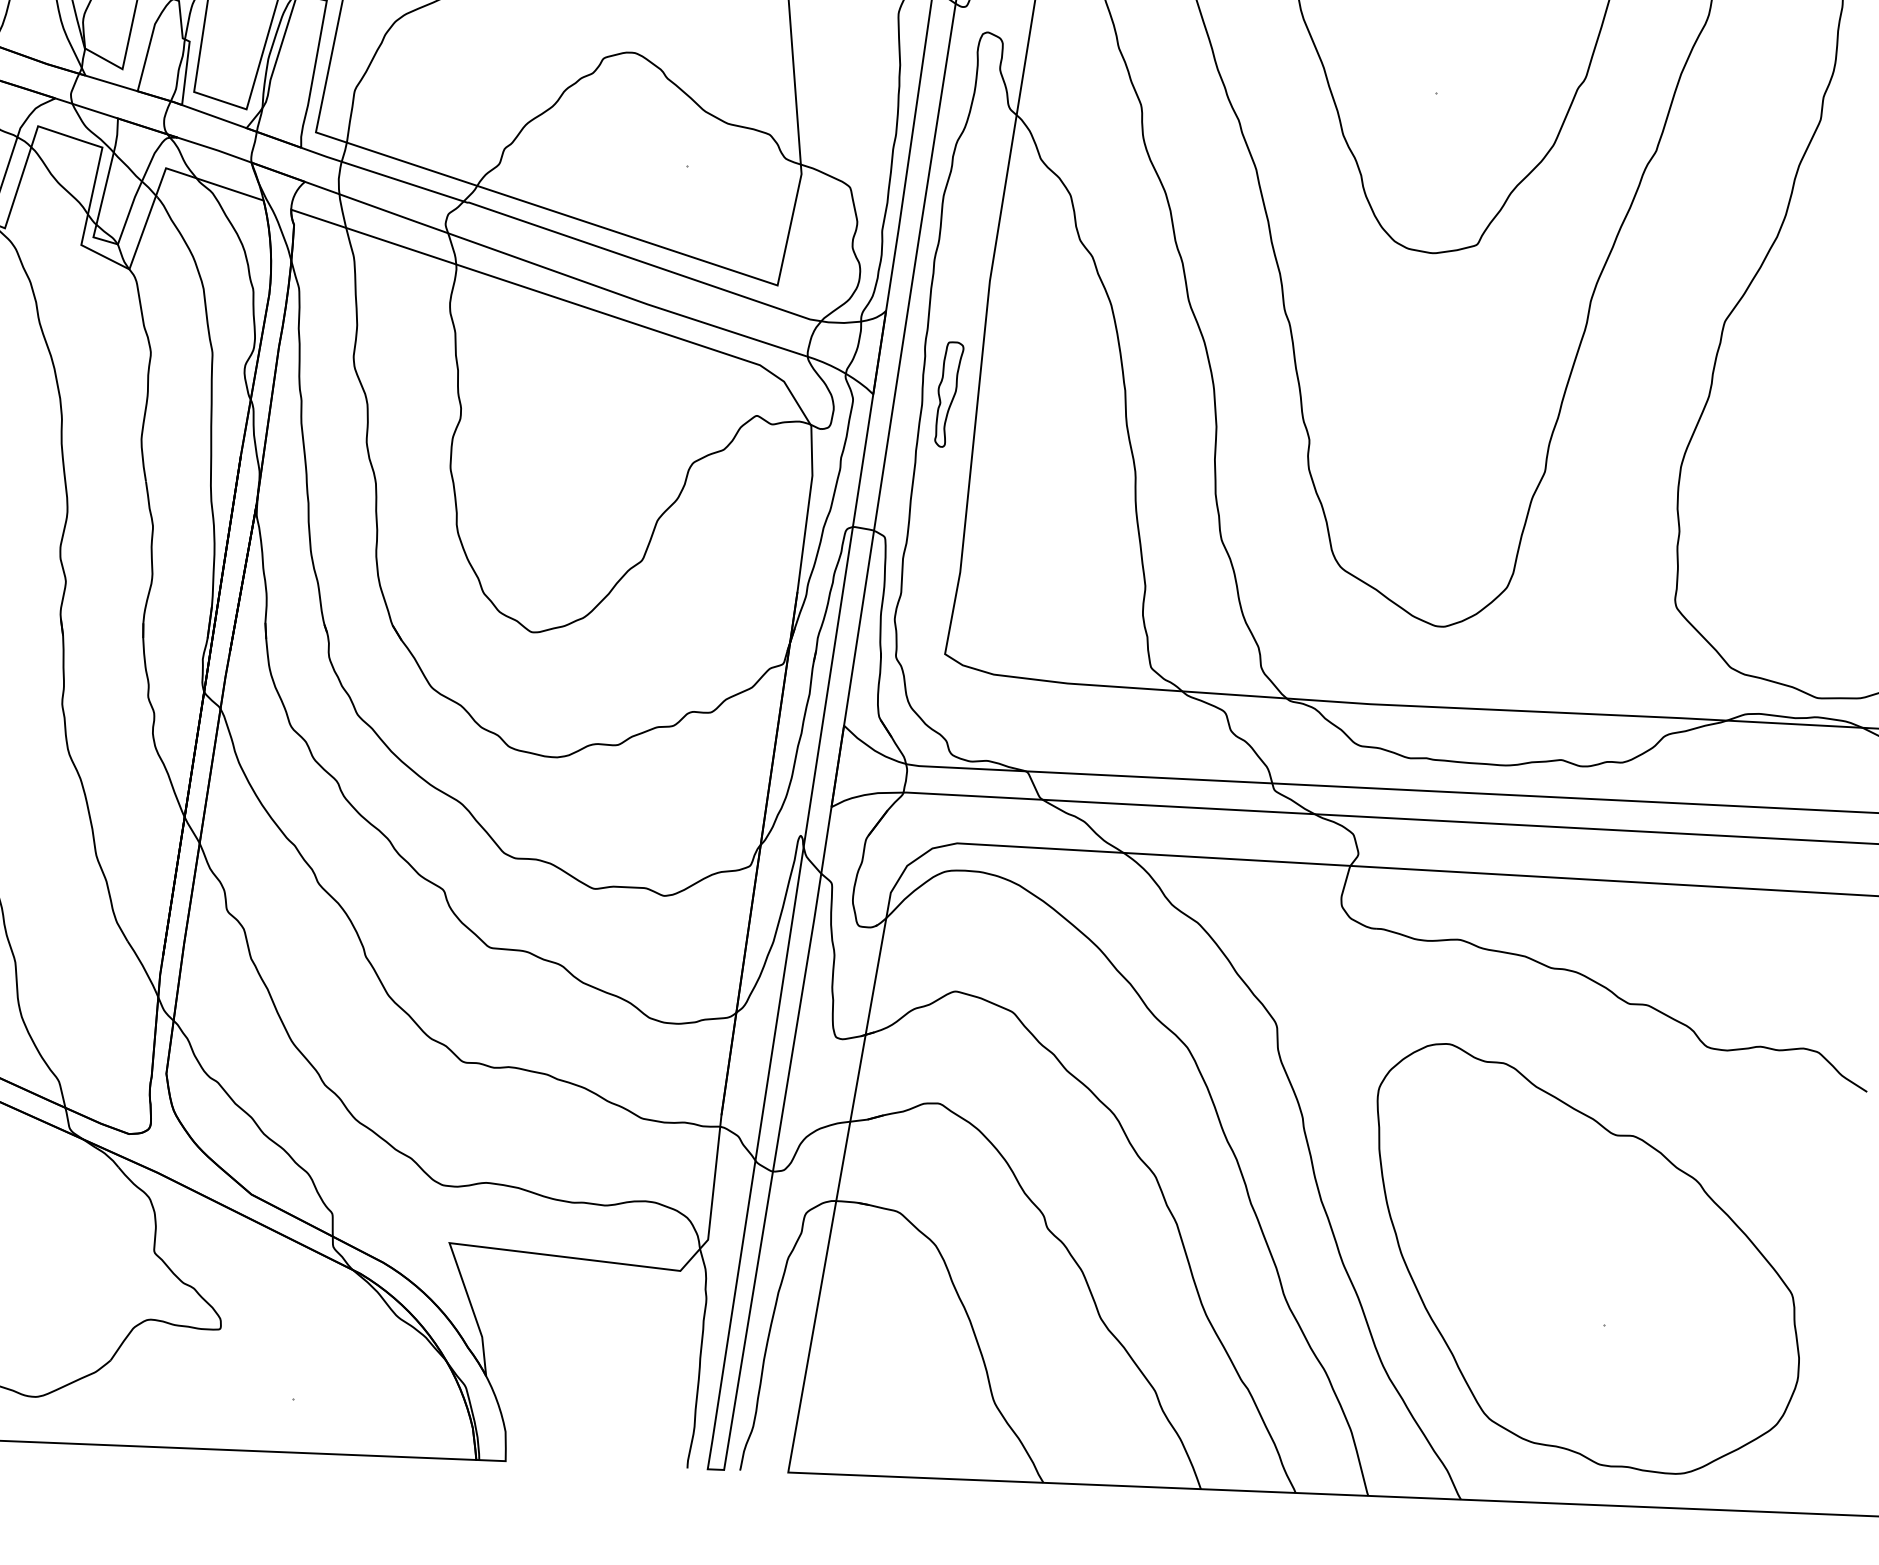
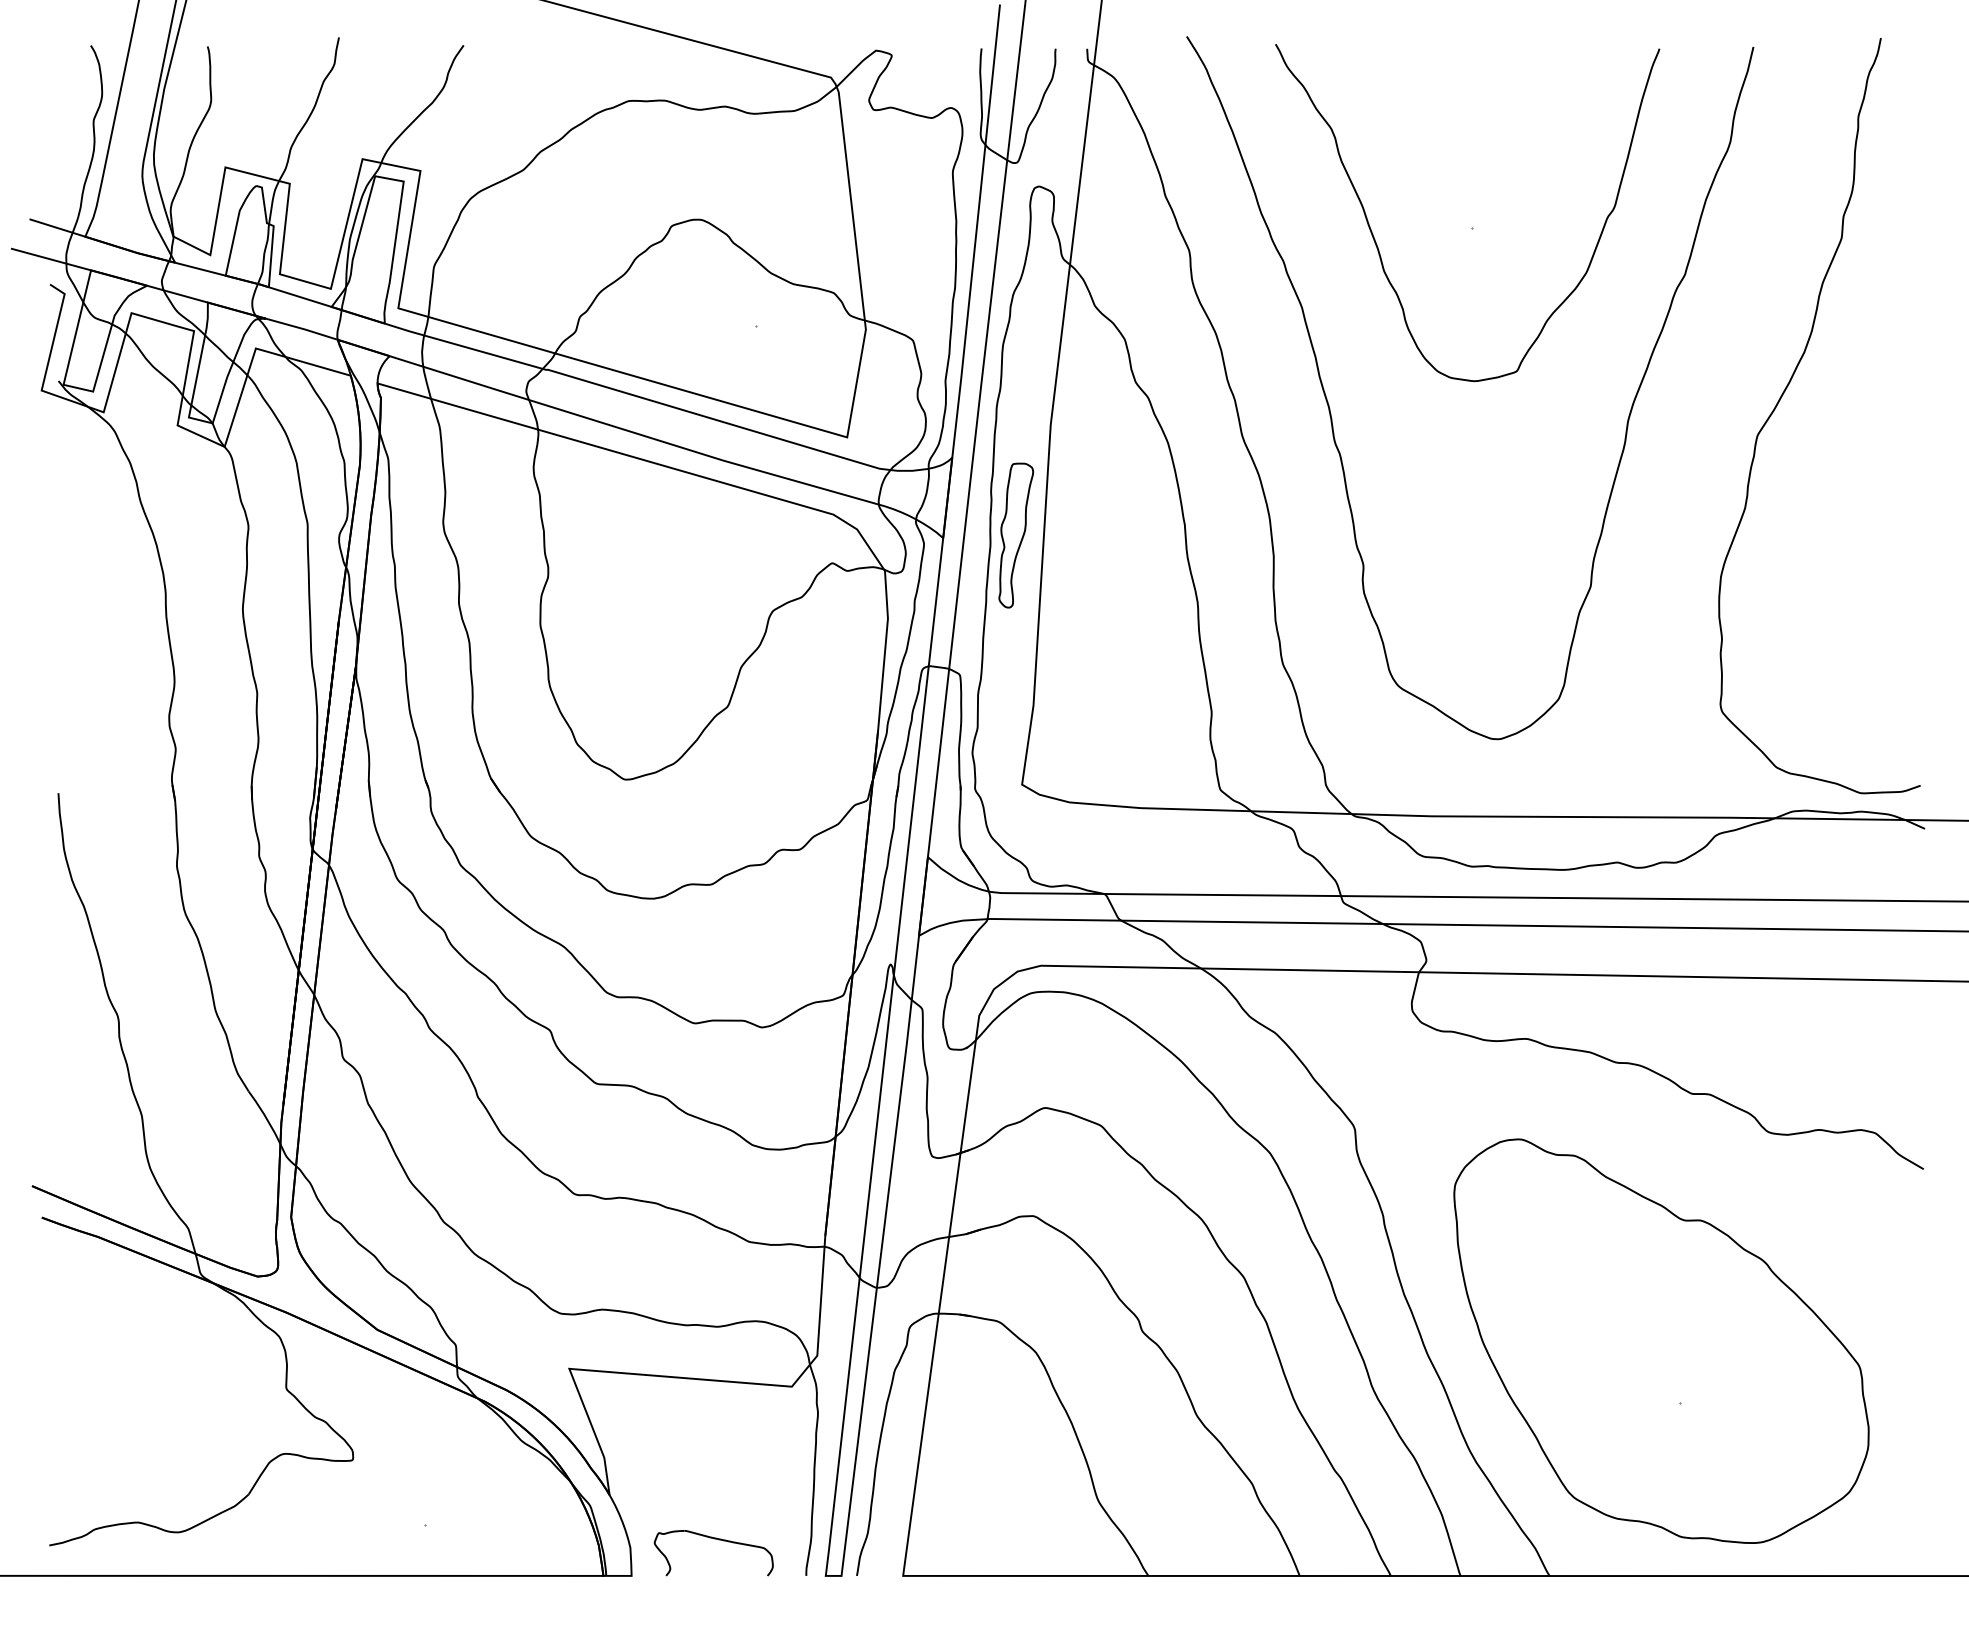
part: (948, 394) -> (1015, 535), size x1.43
part: (597, 1427) -> (718, 1540), added

